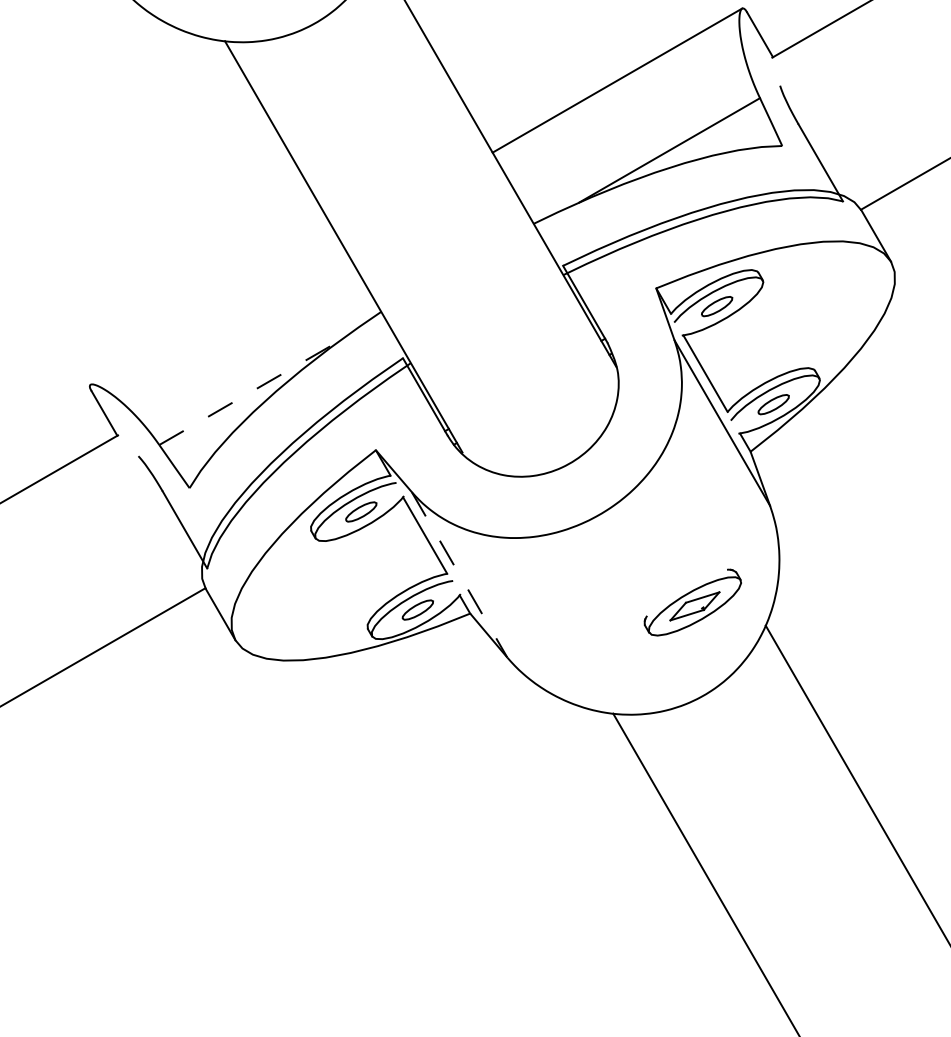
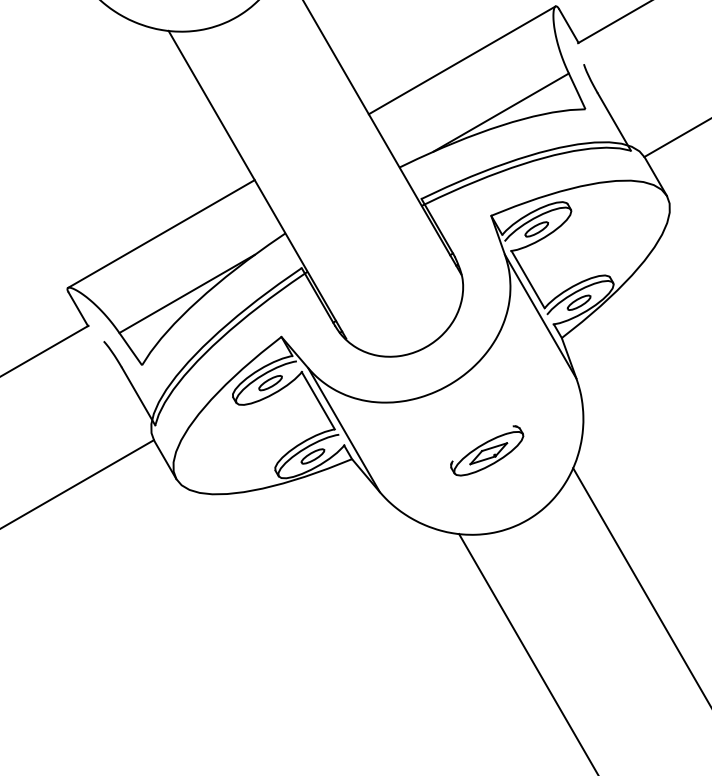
line: (215, 312) -> (161, 233), added
line: (250, 392) -> (187, 293), dashed -> solid
line: (459, 574) -> (344, 429), dashed -> solid
part: (692, 602) -> (486, 450), moved

